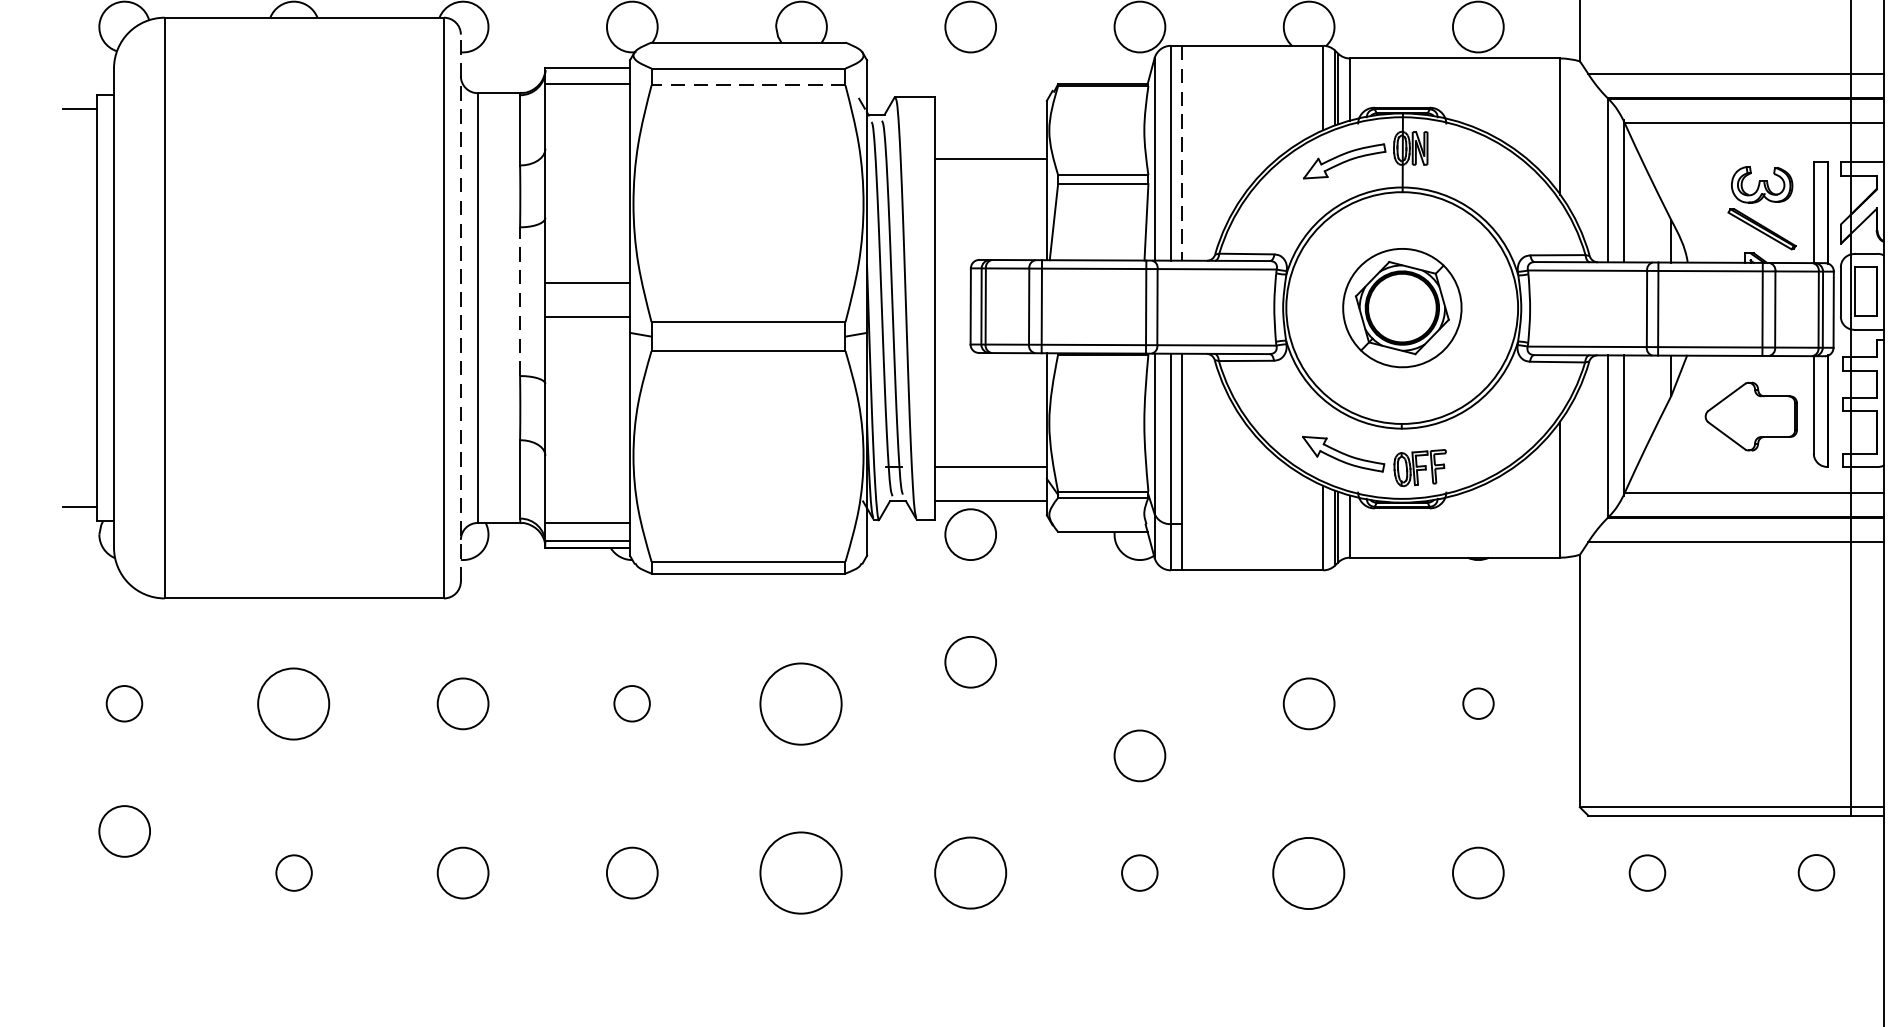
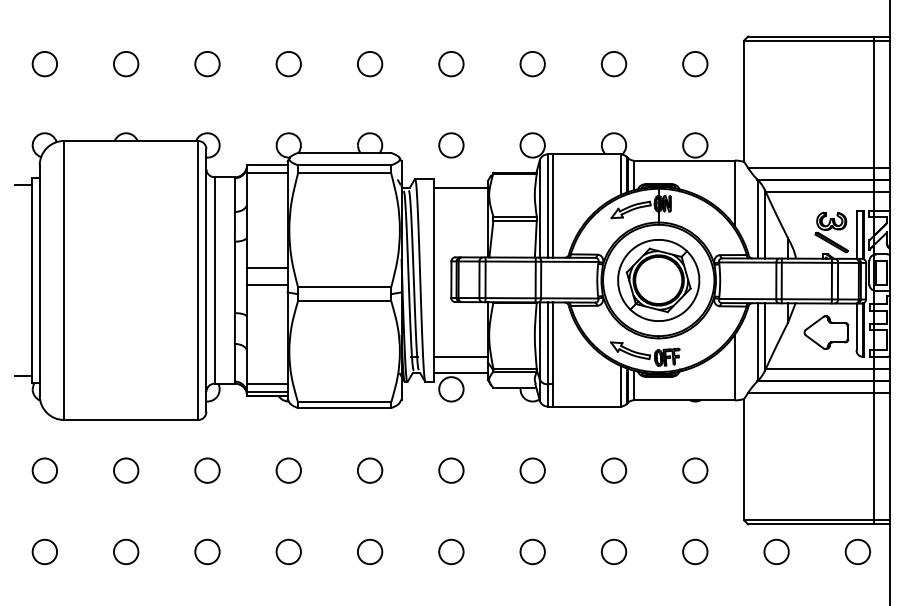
line: (748, 85) -> (344, 173), dashed -> solid
line: (1183, 154) -> (553, 206), dashed -> solid
line: (989, 158) -> (460, 187), moved
line: (519, 301) -> (234, 277), dashed -> solid
line: (461, 306) -> (206, 279), dashed -> solid
part: (1401, 308) -> (658, 280), size x1.43
circle: (970, 661) -> (451, 470), moved
circle: (123, 703) -> (44, 470), size x1.43
circle: (294, 703) -> (126, 470), size x0.71
circle: (631, 703) -> (288, 470), size x1.43
circle: (802, 703) -> (370, 470), size x0.62
circle: (1478, 703) -> (695, 470), size x1.67
circle: (1139, 755) -> (532, 470), moved
circle: (123, 830) -> (44, 551), moved
circle: (294, 872) -> (126, 551), size x1.43
circle: (802, 872) -> (370, 551), size x0.62
circle: (970, 872) -> (451, 551), size x0.71
circle: (1139, 872) -> (532, 551), size x1.43
circle: (1310, 872) -> (614, 551), size x0.71
circle: (1647, 872) -> (776, 551), size x1.43
circle: (1815, 872) -> (857, 551), size x1.43

